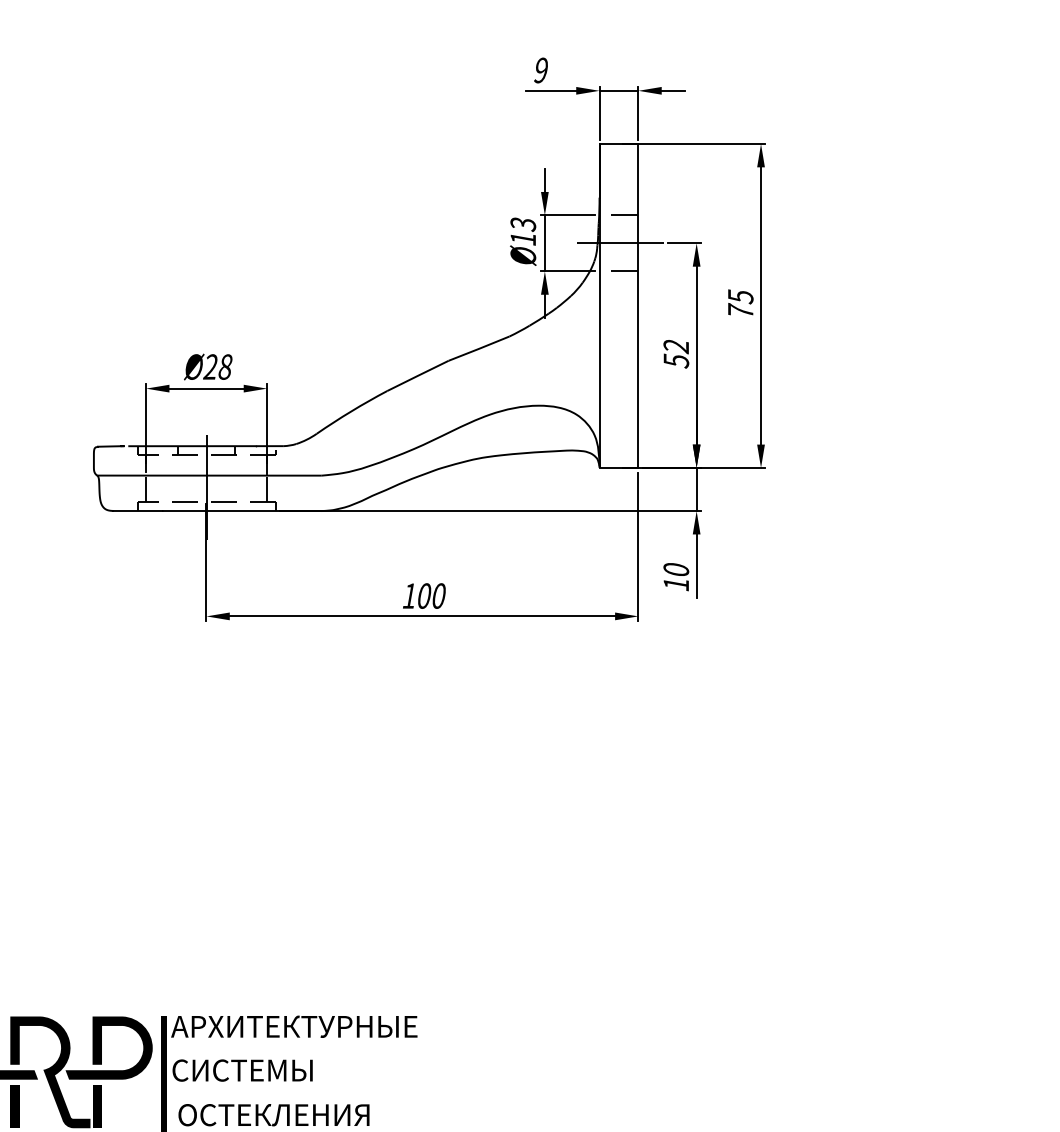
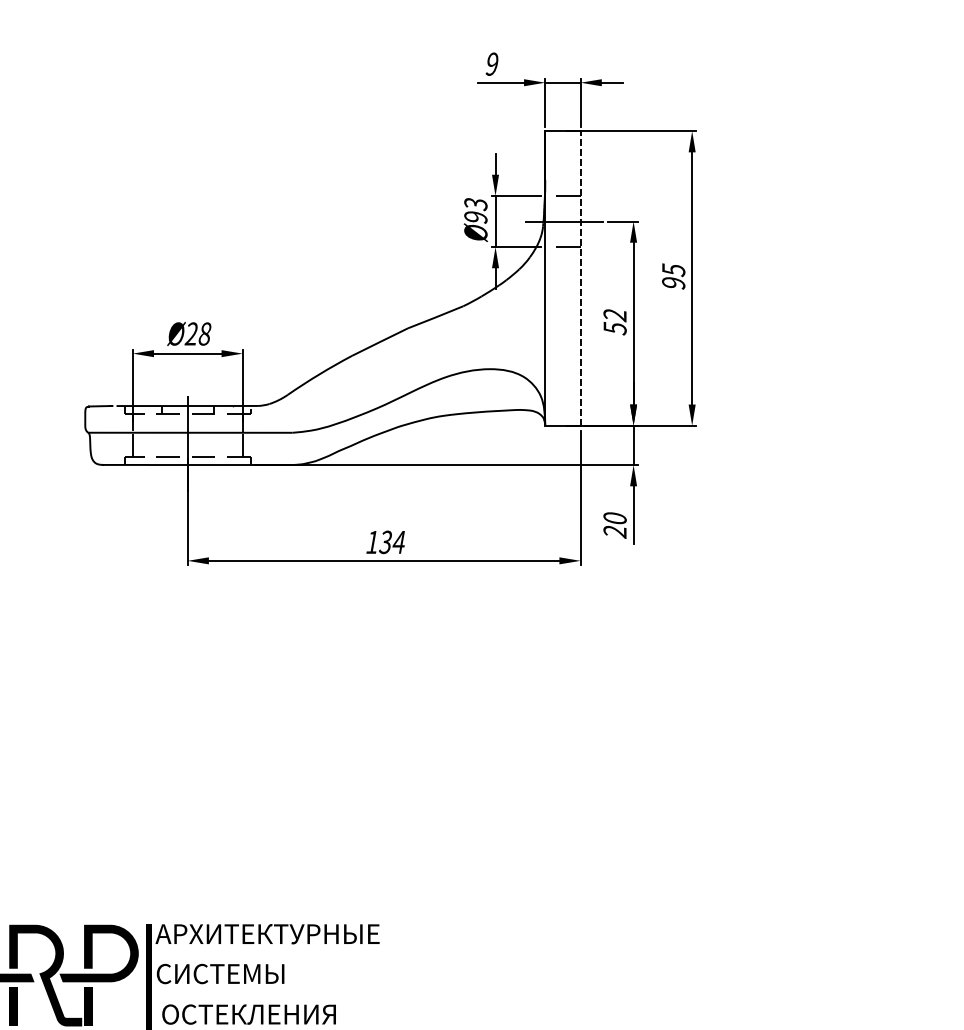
text: (523, 239) -> (476, 217), Ø13 -> Ø93
line: (638, 305) -> (580, 278), solid -> dashed
text: (740, 310) -> (673, 282), 75 -> 95
text: (675, 585) -> (614, 532), 10 -> 20
text: (430, 595) -> (391, 541), 100 -> 134

